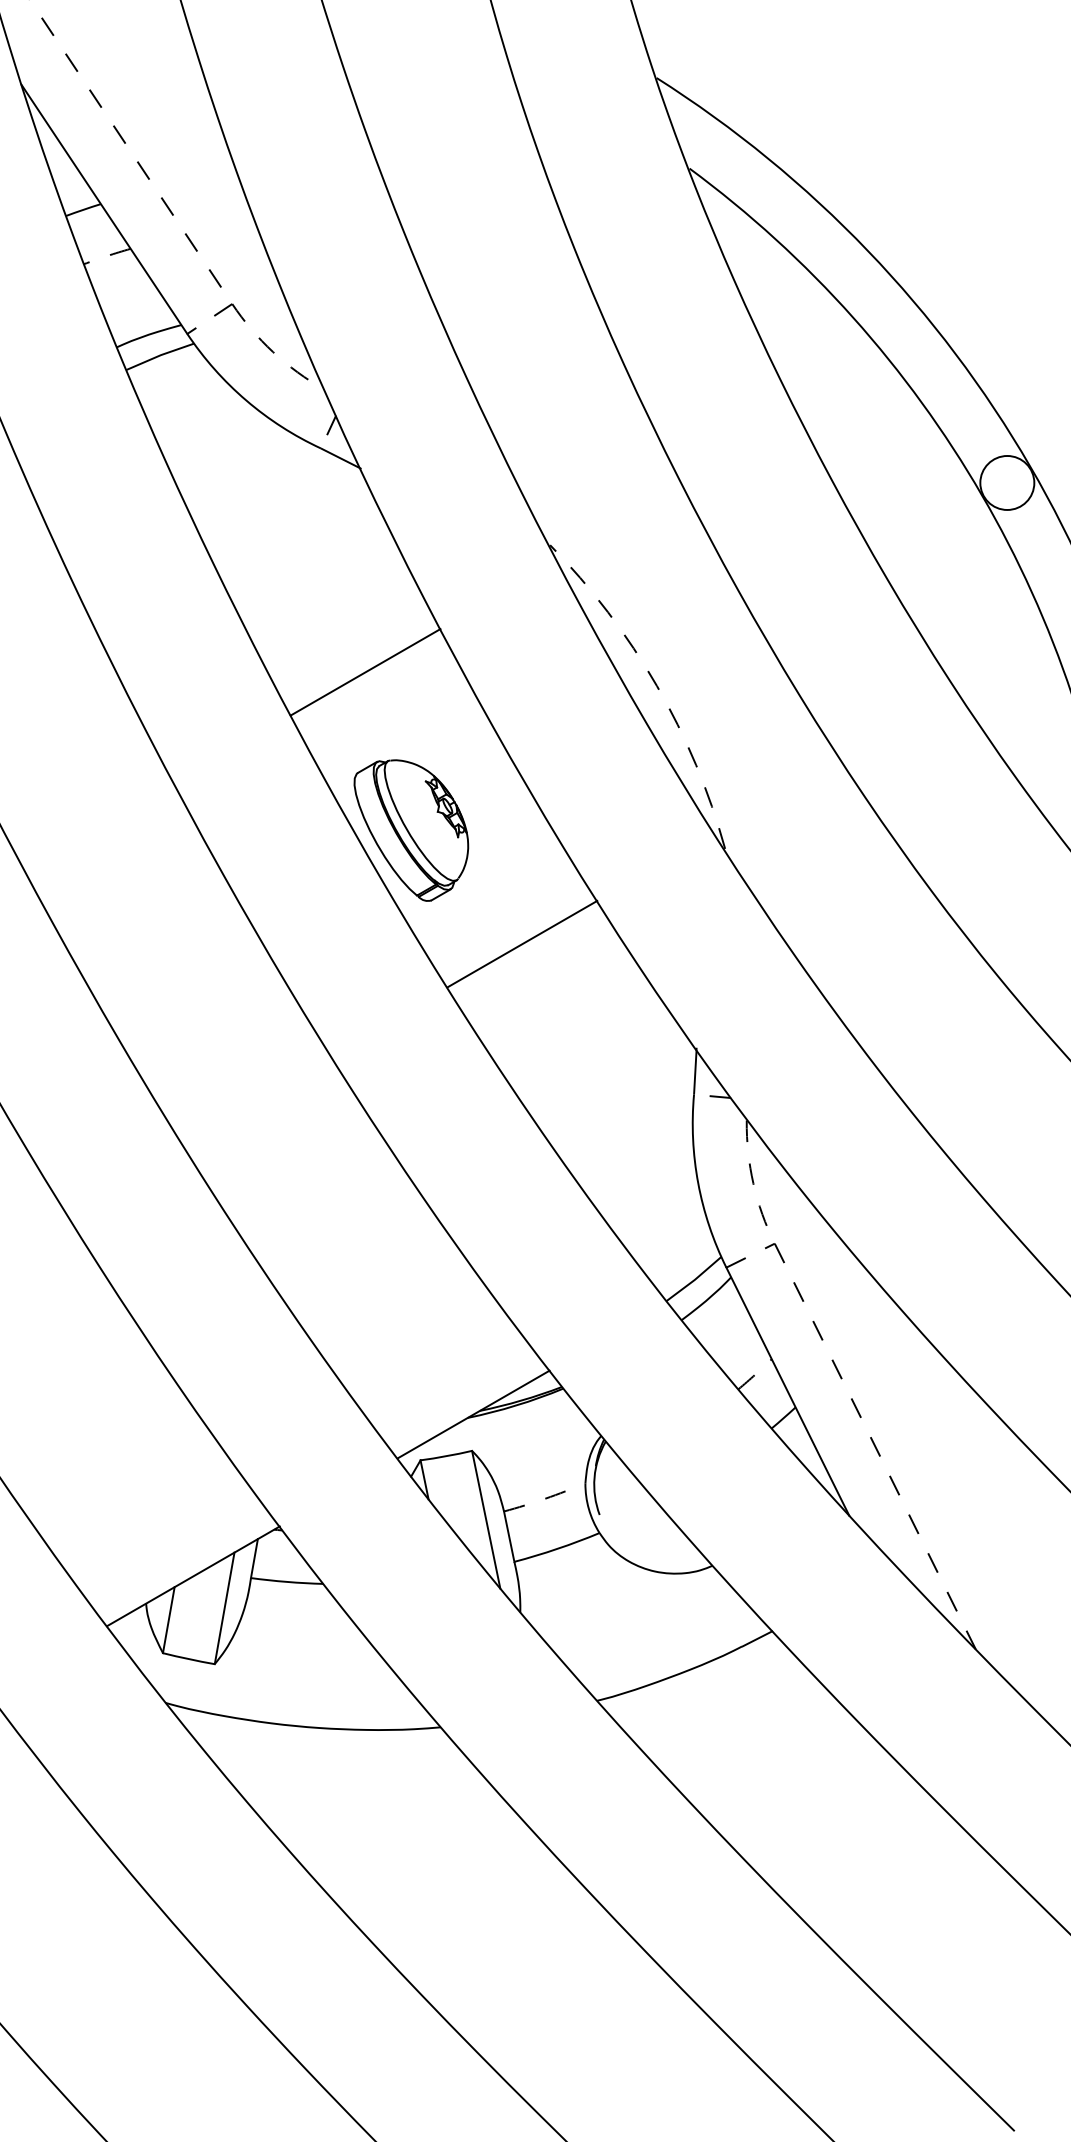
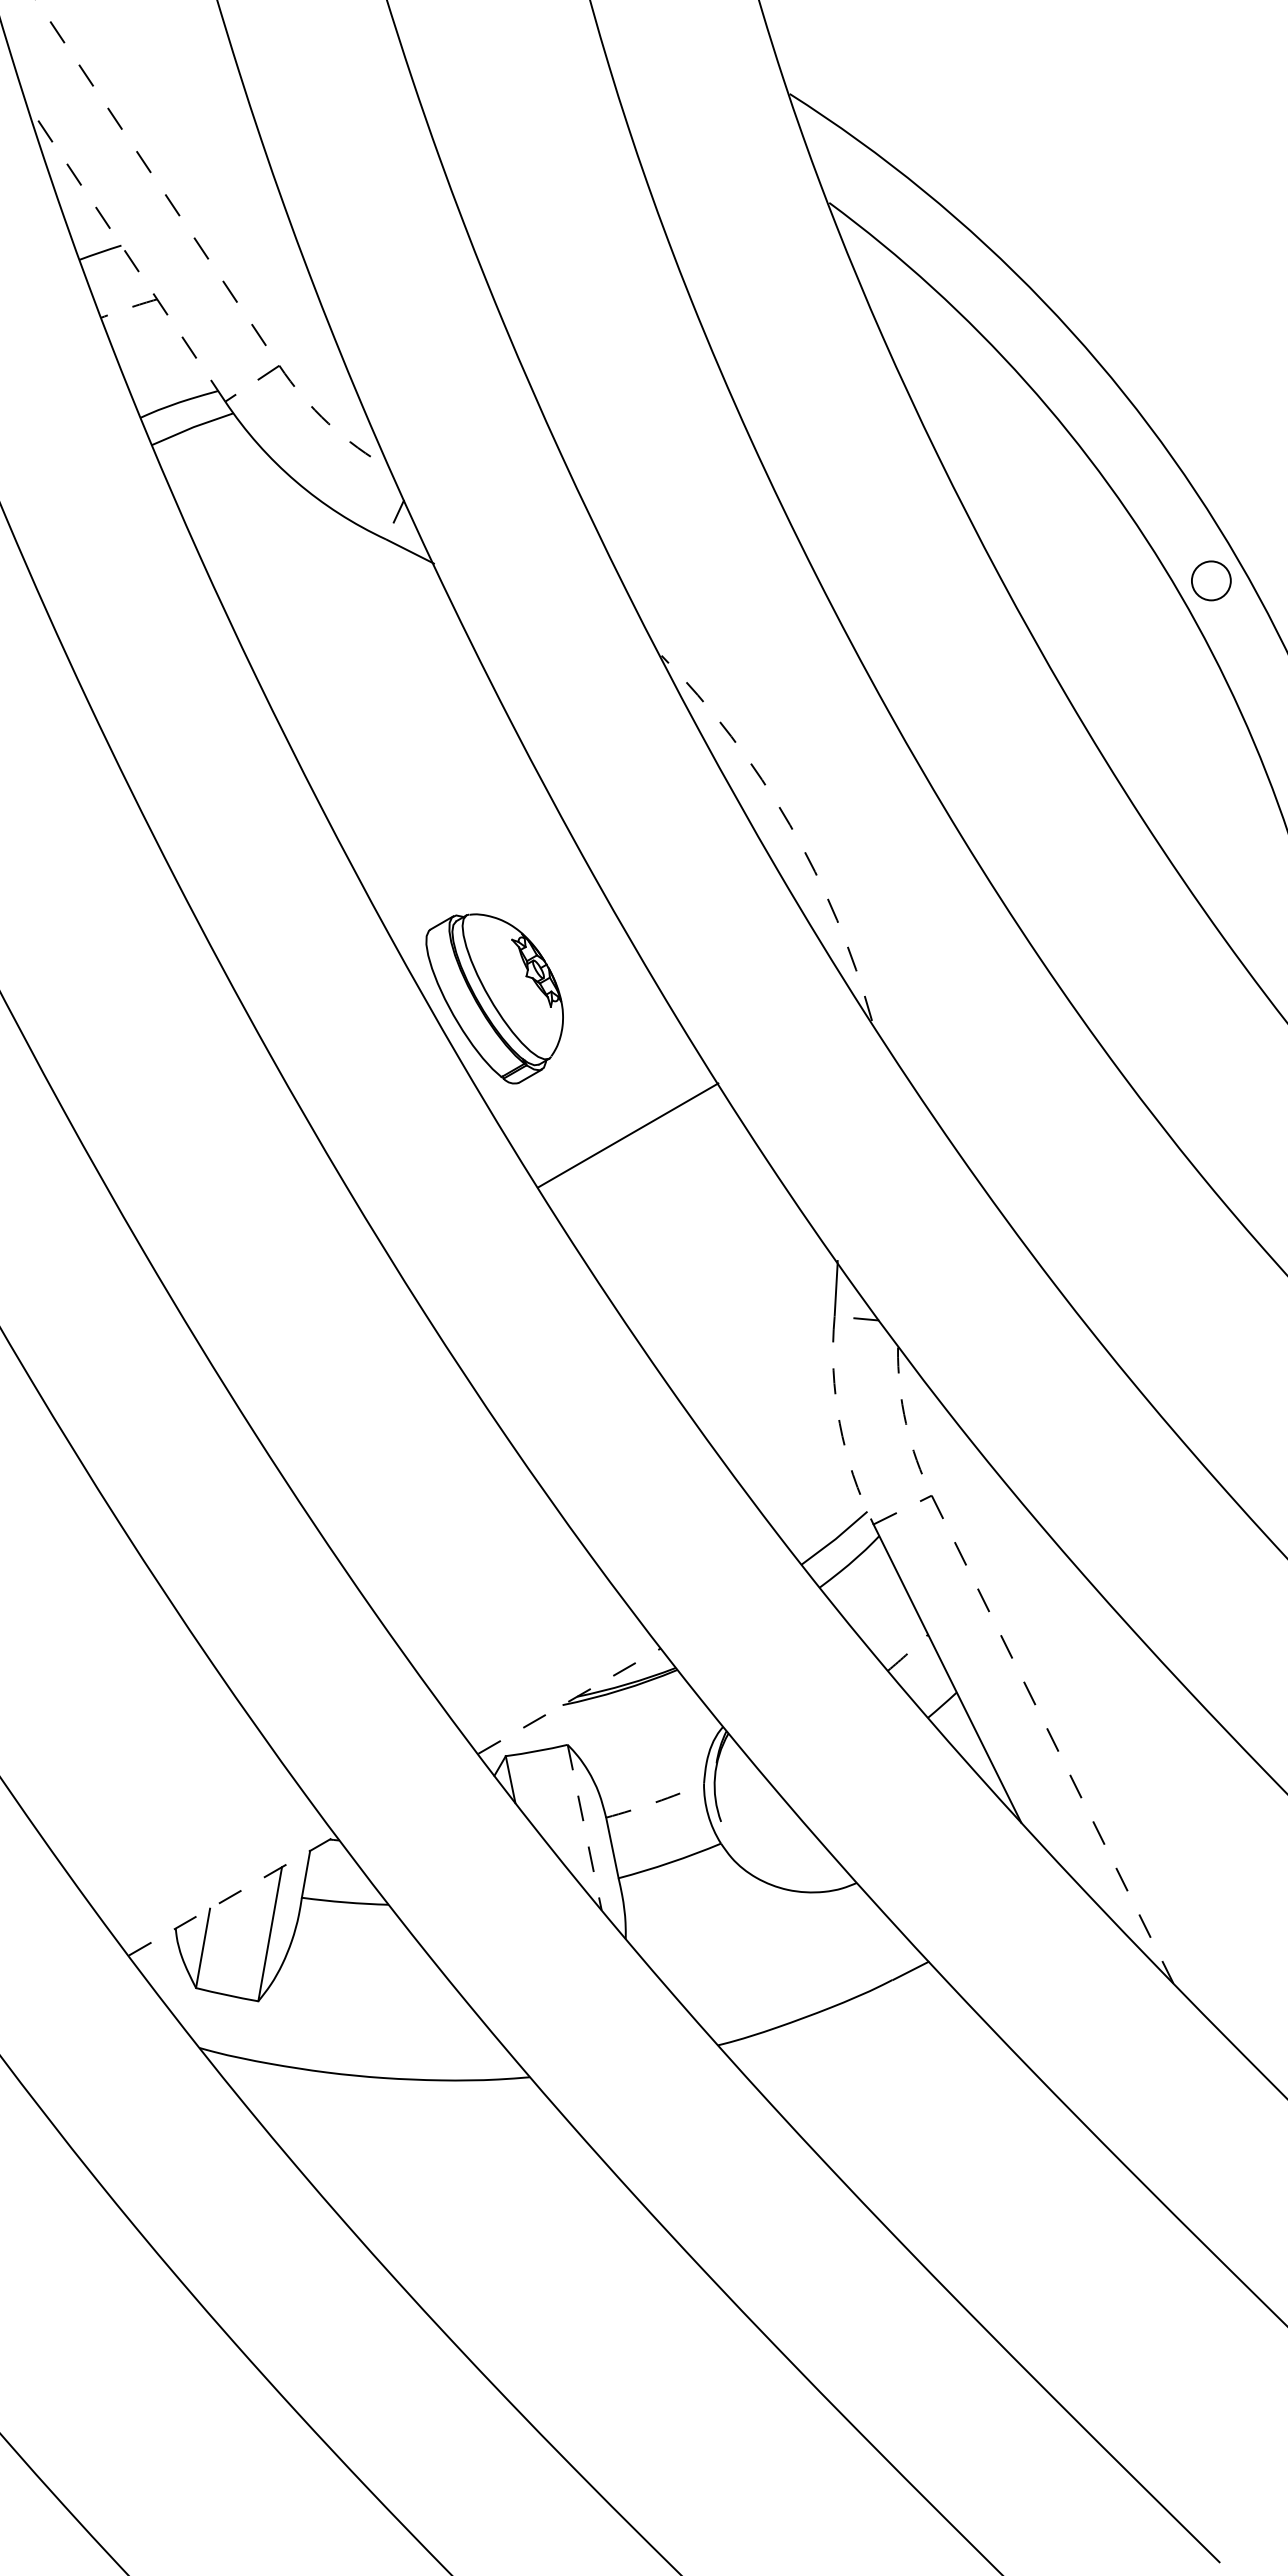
line: (104, 209) -> (125, 251), solid -> dashed
circle: (1006, 482) -> (1210, 580), size x0.6
line: (365, 672) -> (439, 808), removed
arc: (698, 1183) -> (839, 1423), solid -> dashed
line: (474, 1414) -> (570, 1700), solid -> dashed
line: (486, 1520) -> (584, 1828), solid -> dashed
line: (193, 1576) -> (232, 1895), solid -> dashed

